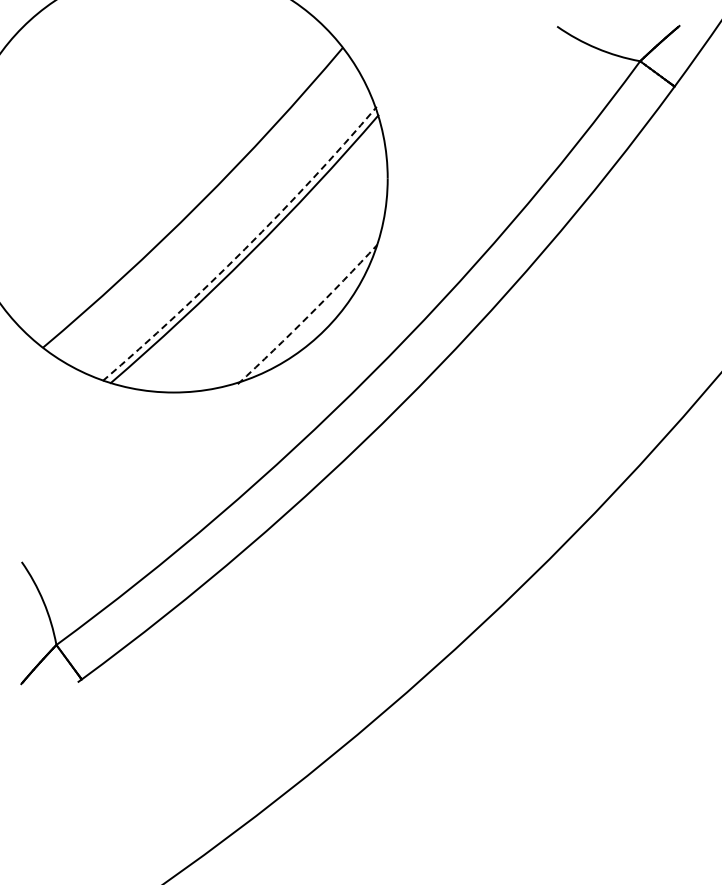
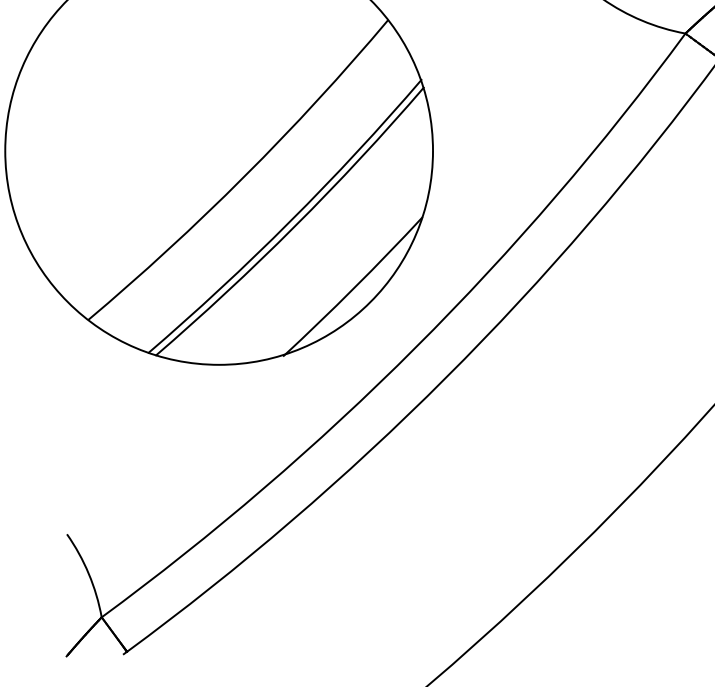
arc: (244, 249) -> (289, 221), dashed -> solid
arc: (308, 315) -> (353, 287), dashed -> solid

